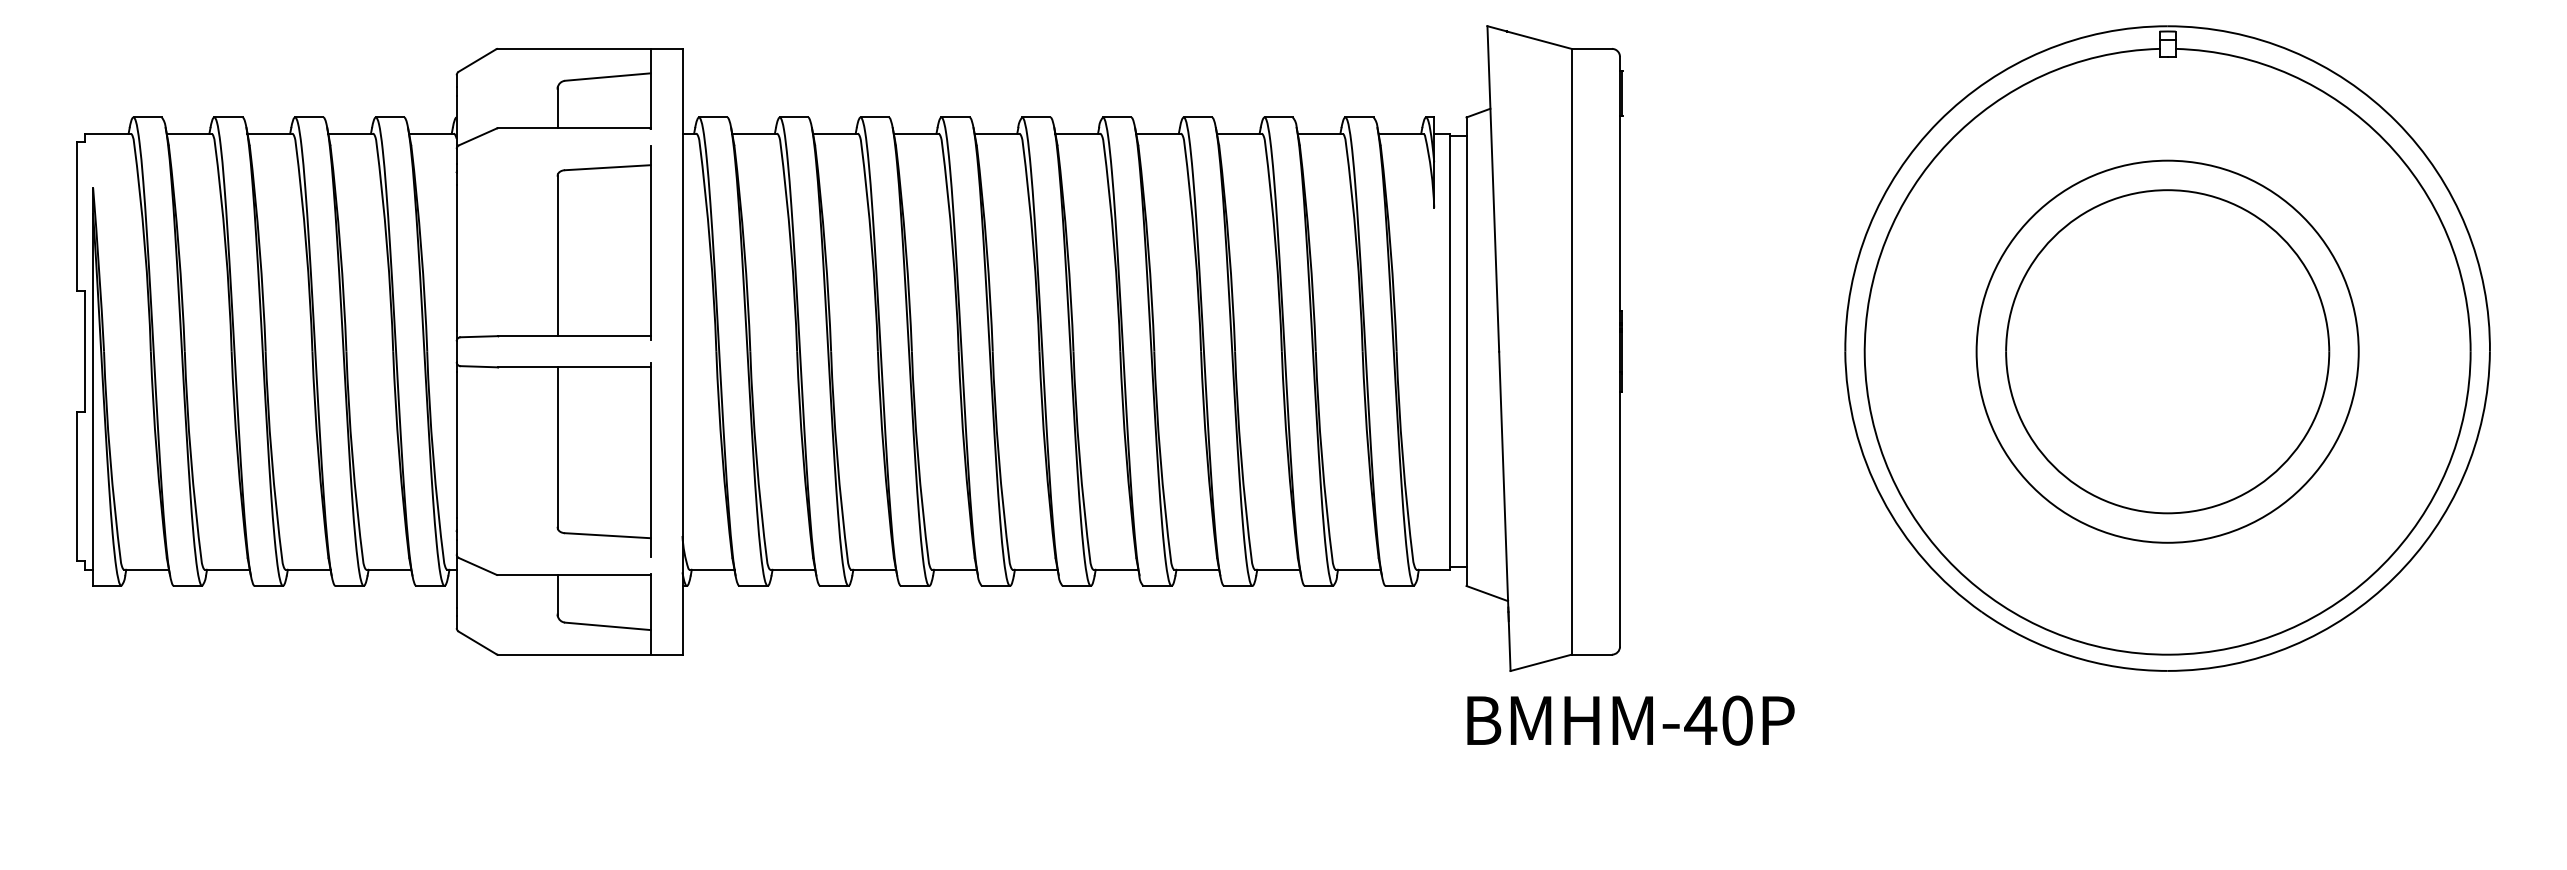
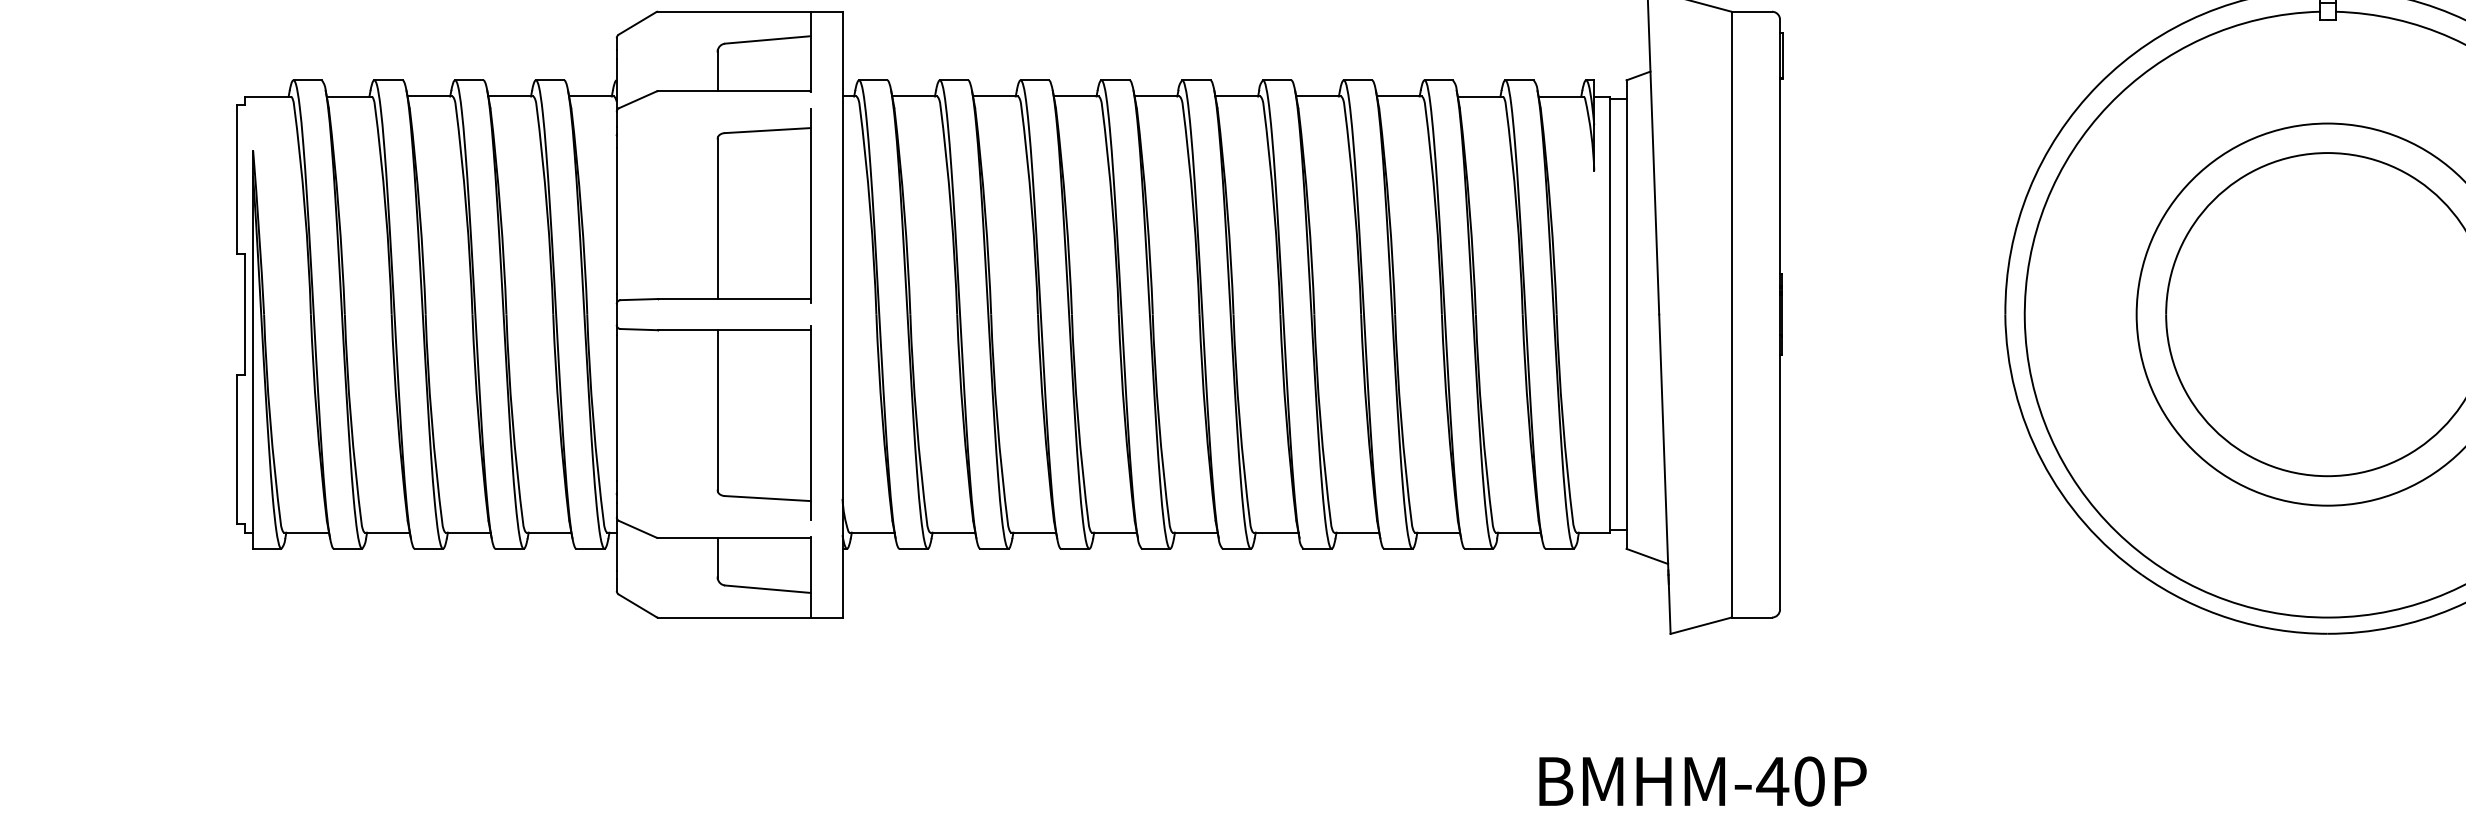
text: (1630, 720) -> (1702, 781), moved

